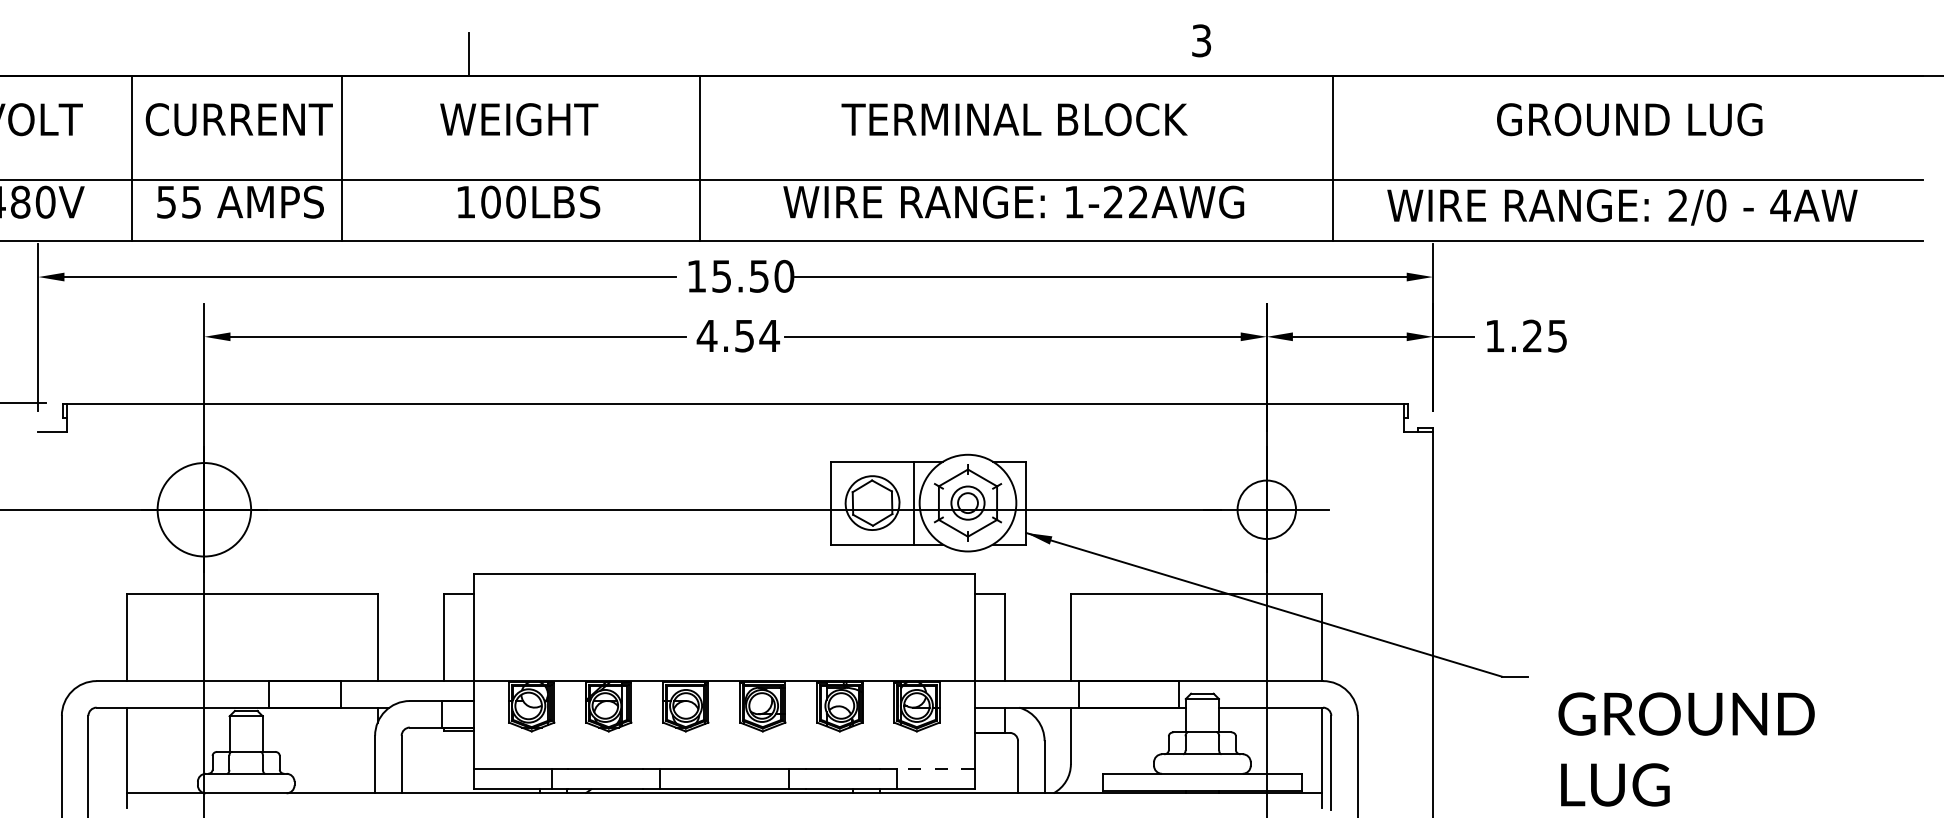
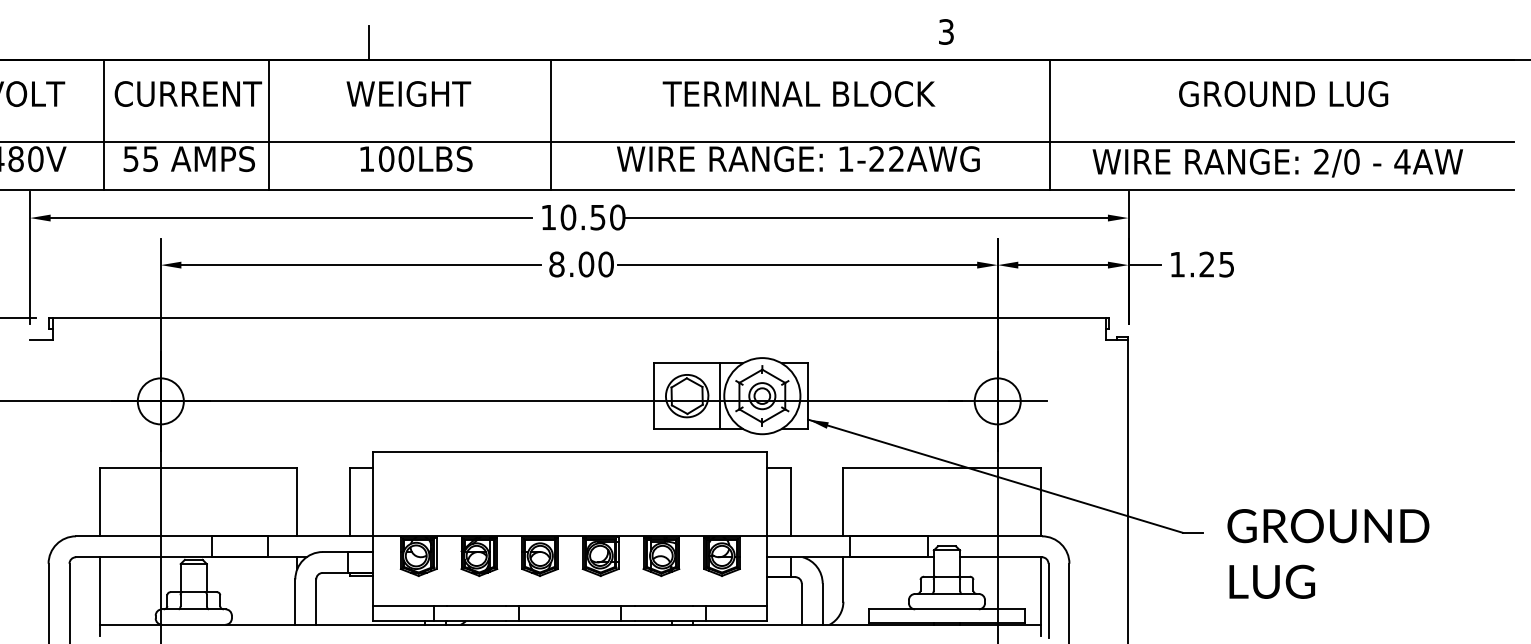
text: (721, 275) -> (568, 216), 15.50 -> 10.50
text: (738, 335) -> (581, 264), 4.54 -> 8.00
circle: (204, 509) -> (160, 401), size x0.62
text: (1686, 749) -> (1328, 553), moved
line: (935, 769) -> (736, 605), dashed -> solid

